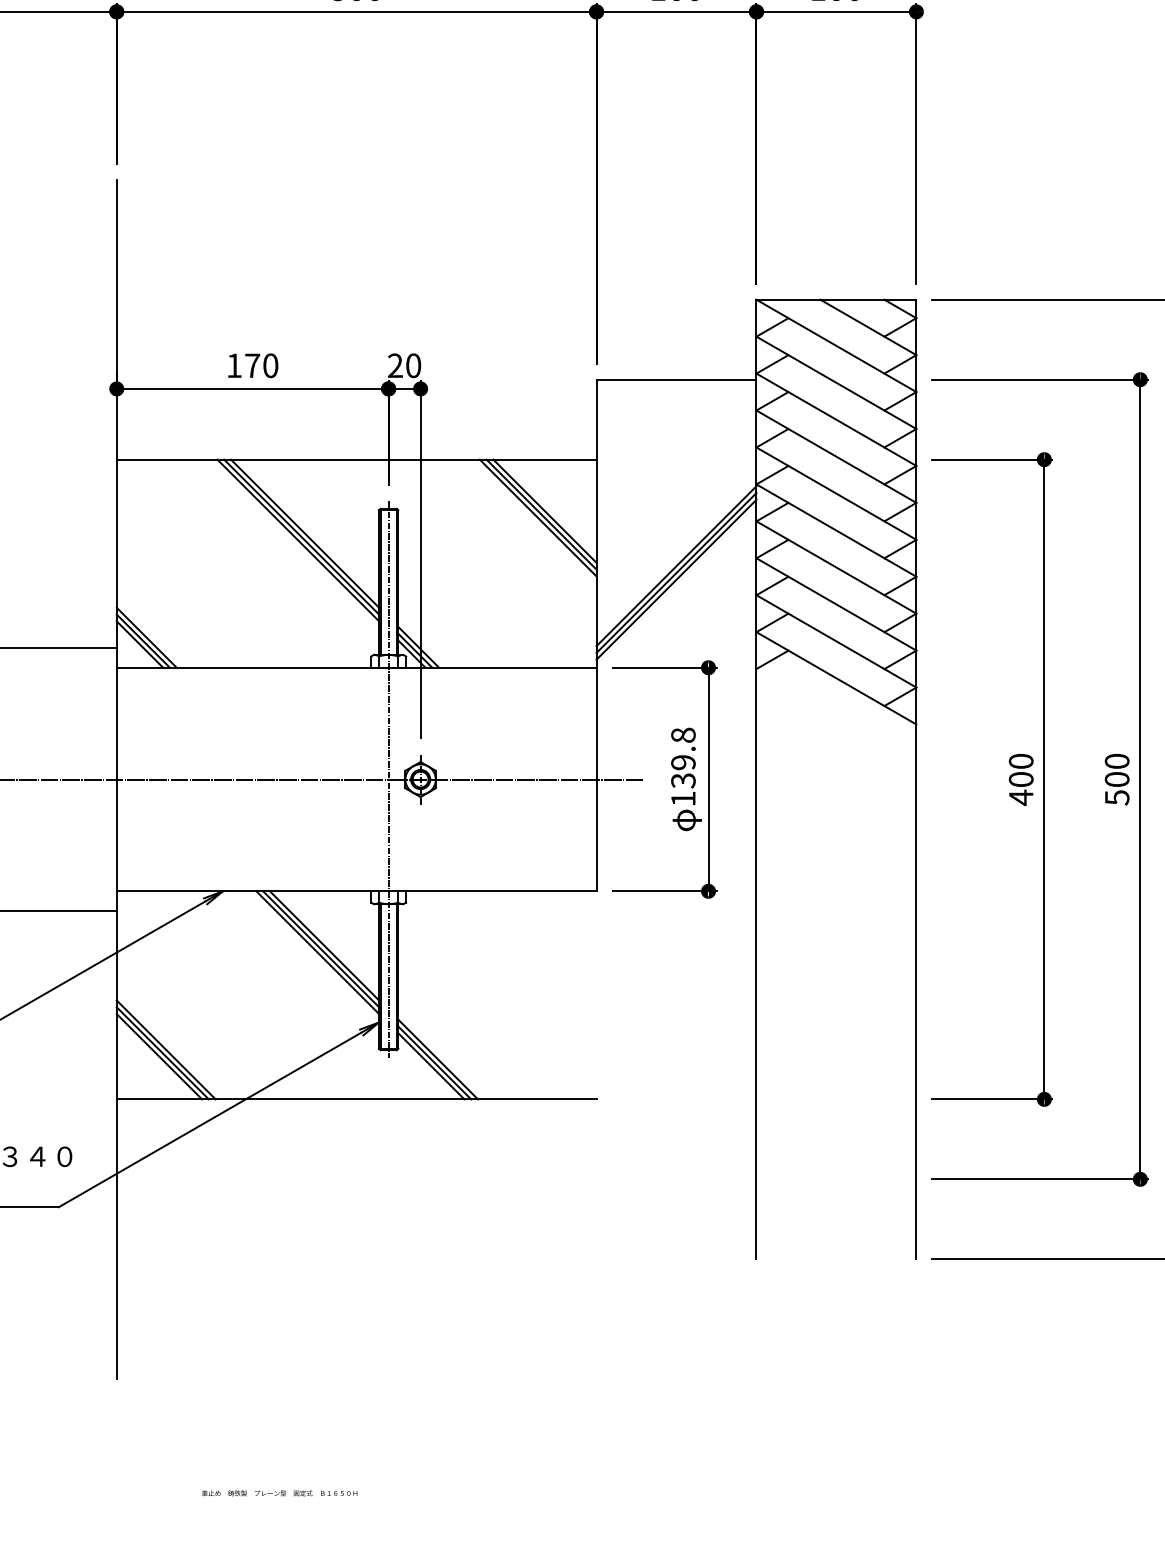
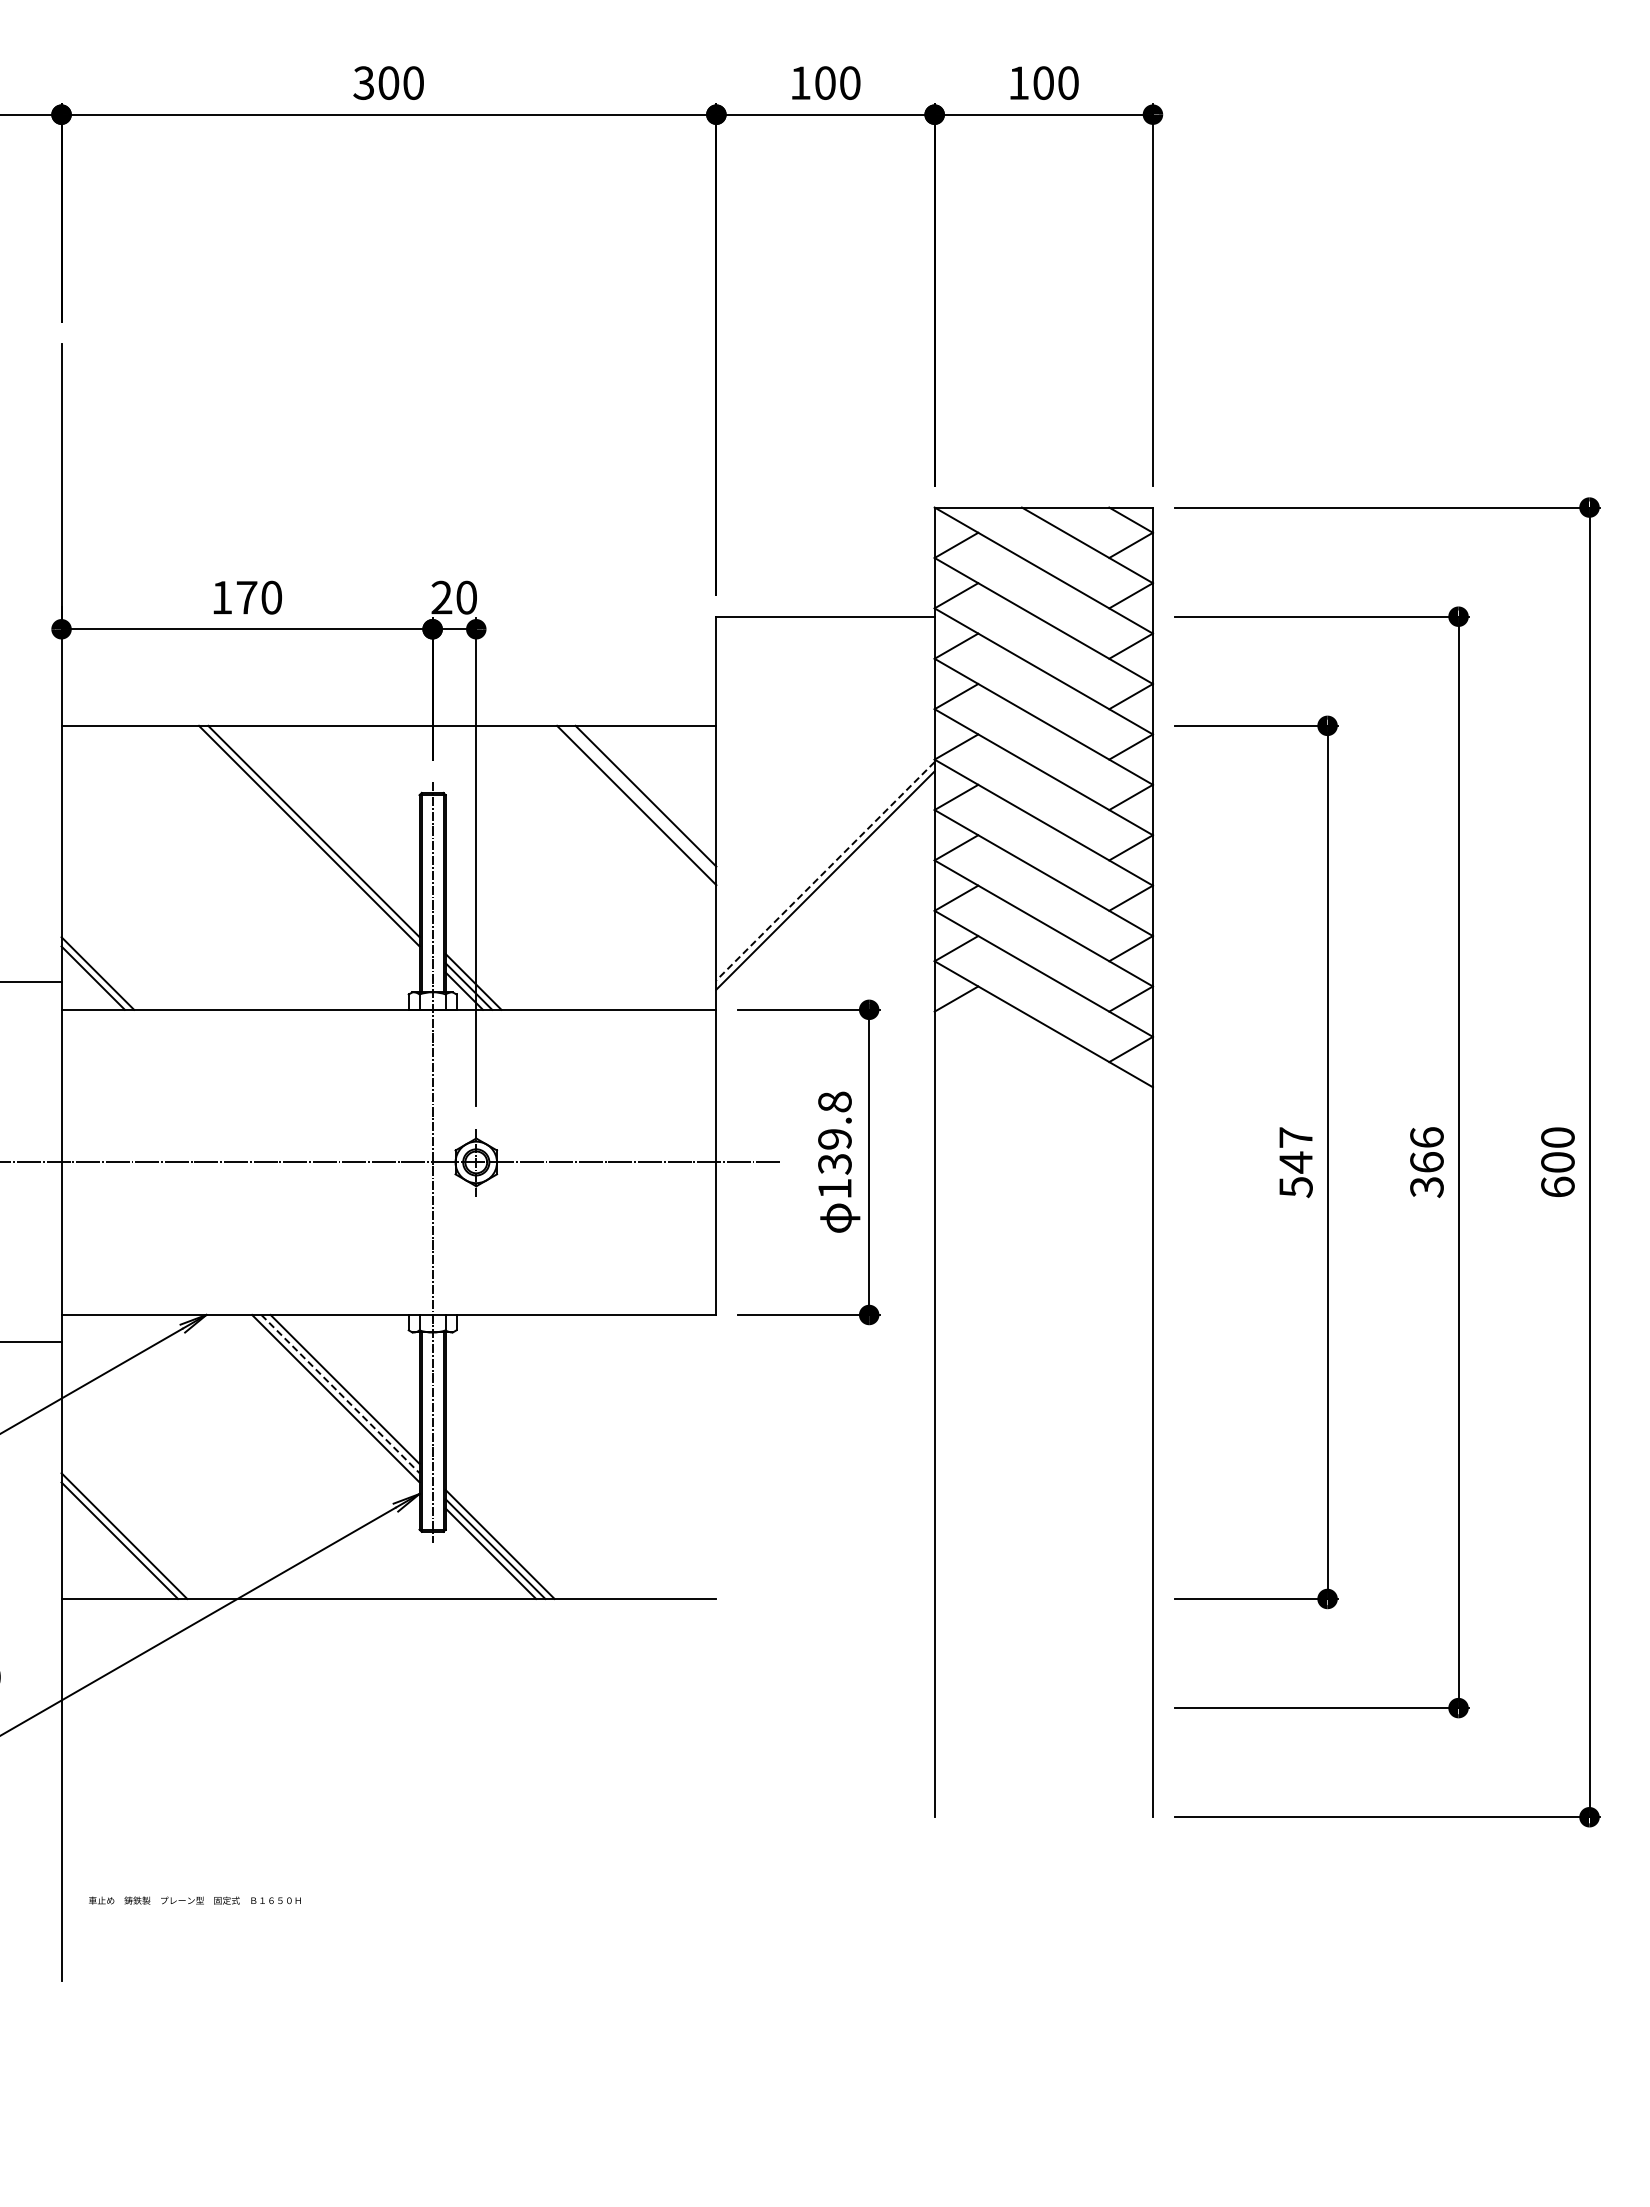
line: (541, 514) -> (641, 800), removed
line: (305, 533) -> (318, 826), removed
line: (676, 566) -> (825, 871), solid -> dashed
line: (676, 579) -> (825, 889), removed
line: (146, 637) -> (102, 968), removed
text: (1020, 779) -> (1295, 1162), 400 -> 547
text: (1116, 779) -> (1426, 1162), 500 -> 366
line: (321, 949) -> (340, 1394), solid -> dashed
line: (165, 1049) -> (128, 1530), removed
text: (279, 1493) -> (194, 1900), moved

